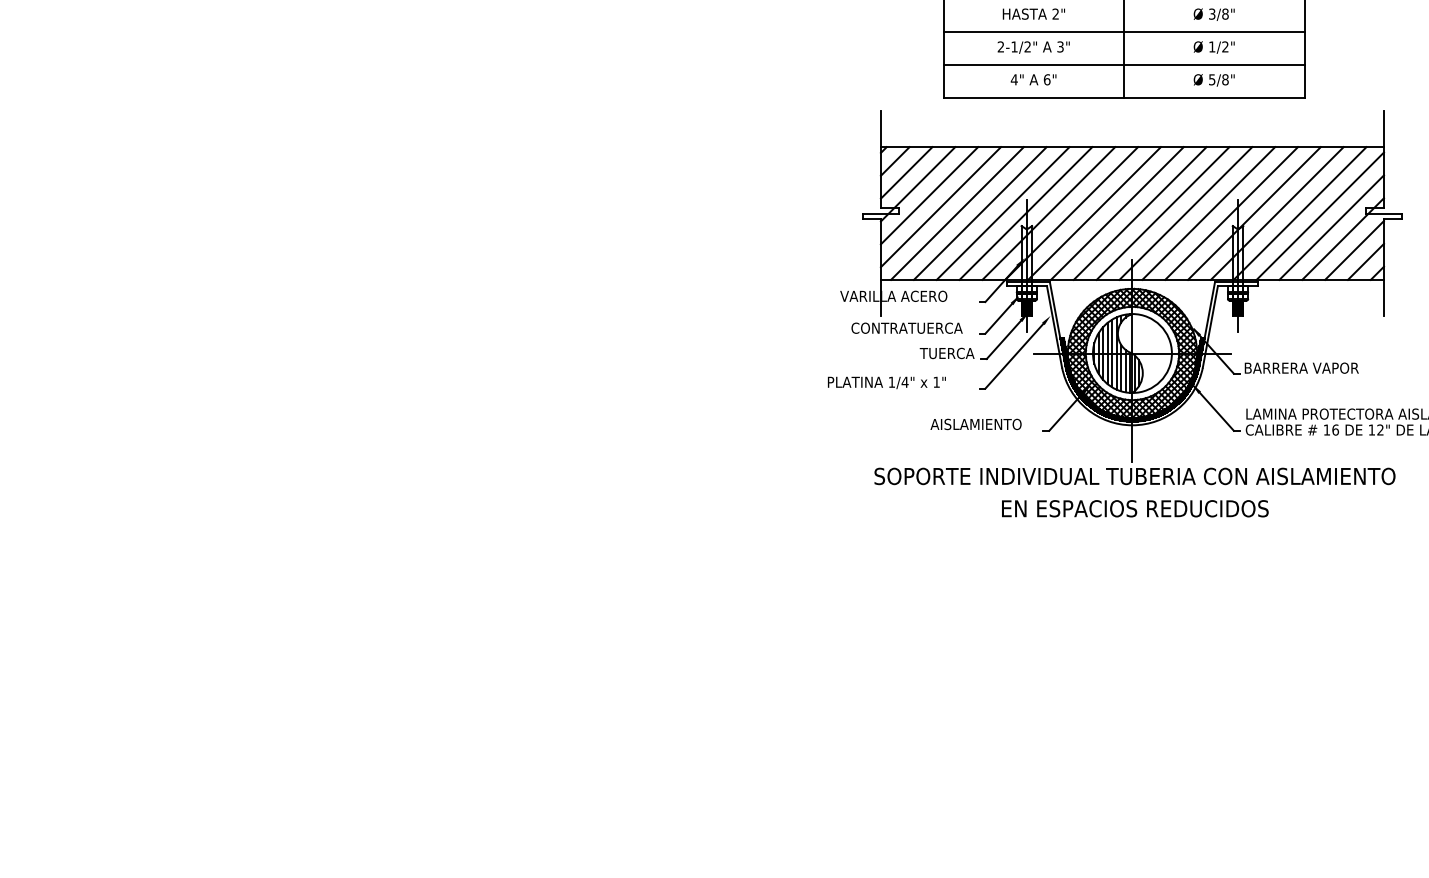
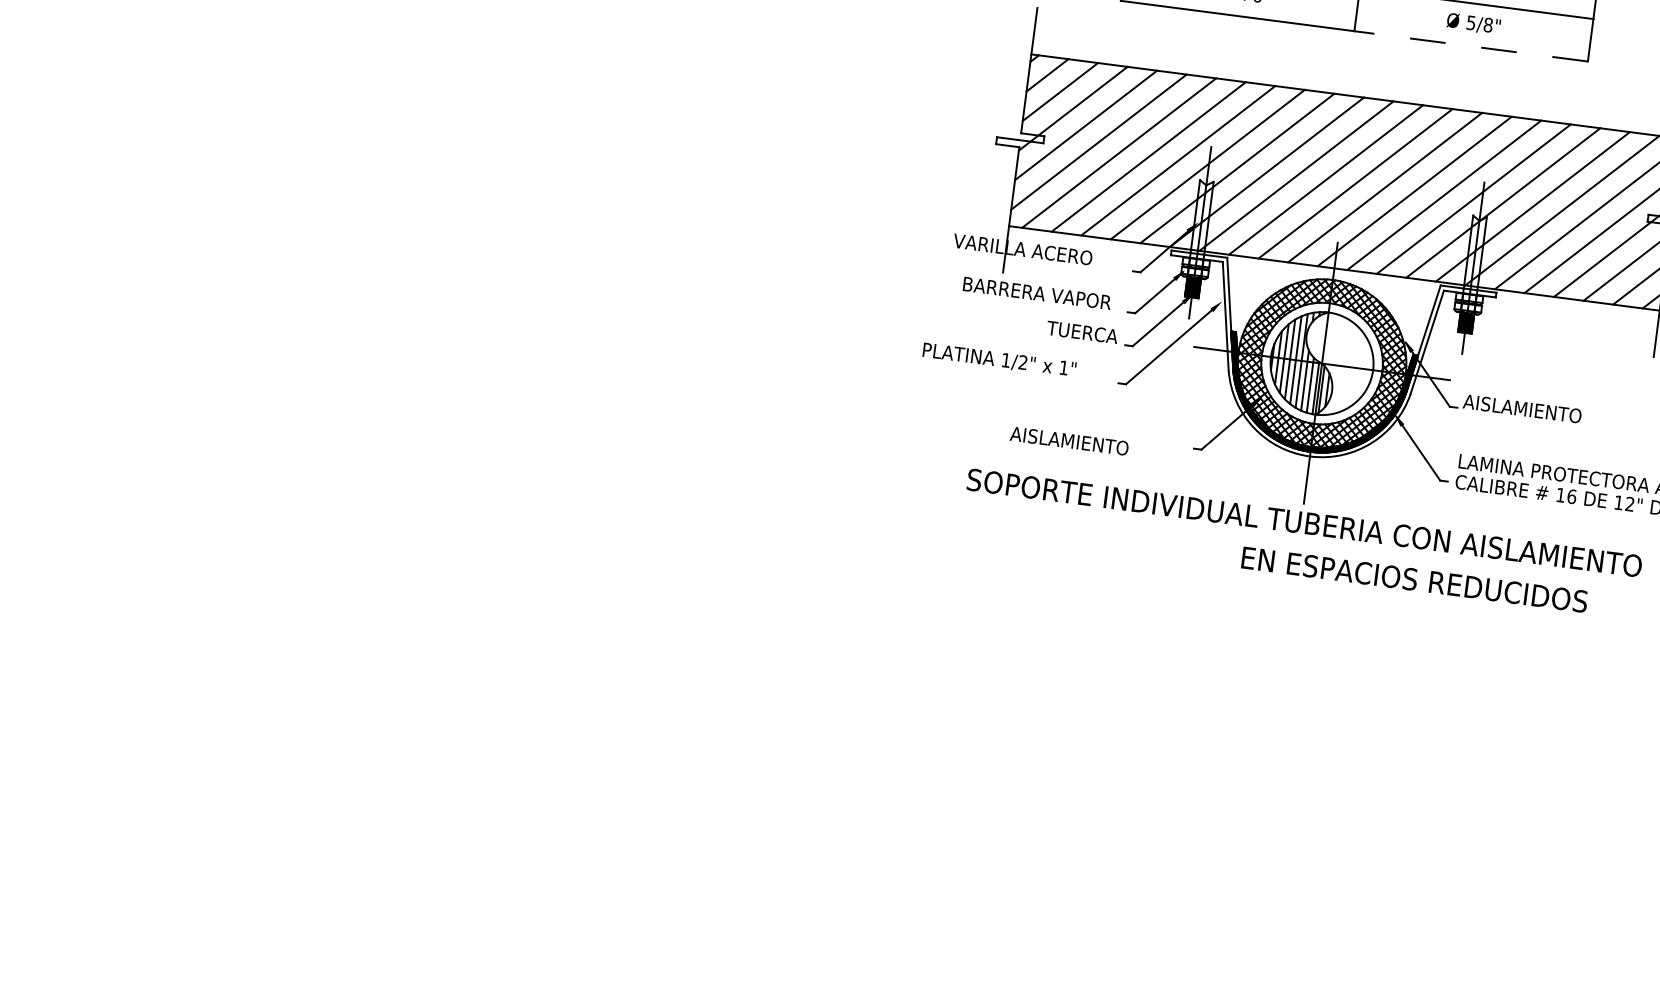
line: (1213, 97) -> (1469, 46), solid -> dashed
text: (908, 327) -> (1036, 292), CONTRATUERCA -> BARRERA VAPOR
text: (1300, 367) -> (1537, 409), BARRERA VAPOR -> AISLAMIENTO
text: (904, 381) -> (1022, 361), 1/4" -> 1/2"
text: (975, 424) -> (1068, 441), moved
text: (1135, 508) -> (1415, 579), moved

